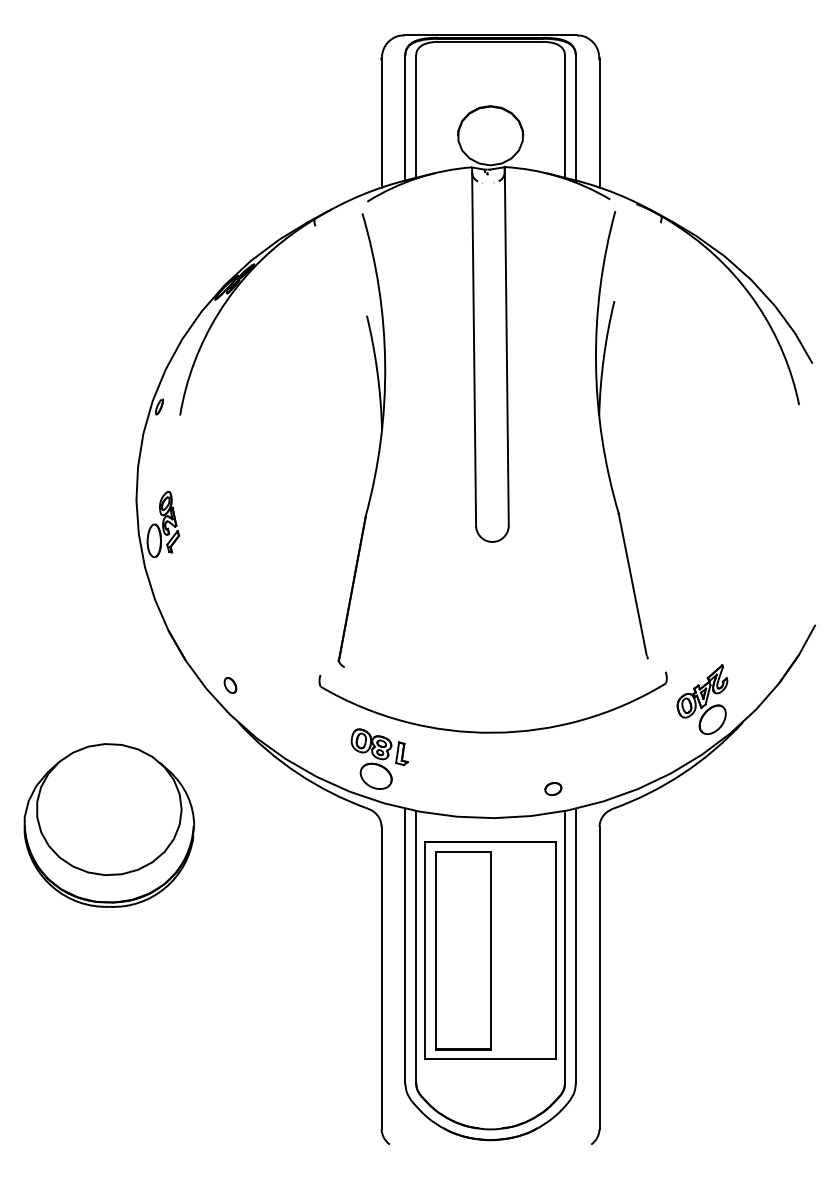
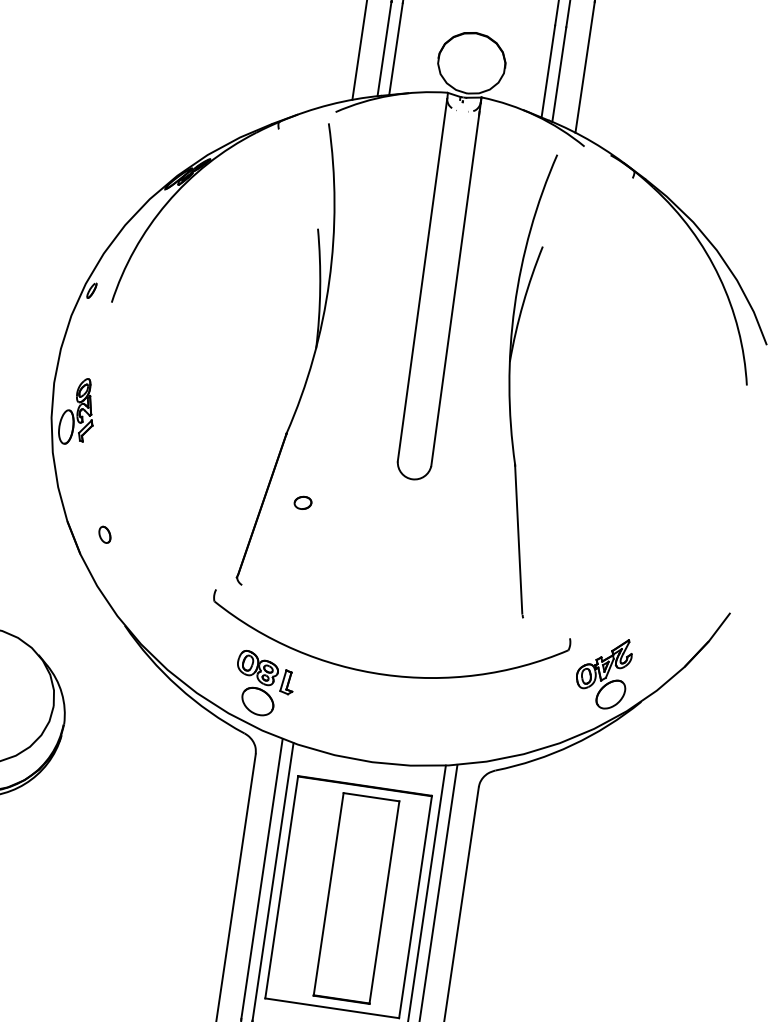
part: (603, 438) -> (510, 385), moved
part: (230, 685) -> (105, 534), moved
part: (553, 788) -> (303, 502), moved
part: (463, 950) -> (356, 898), moved

